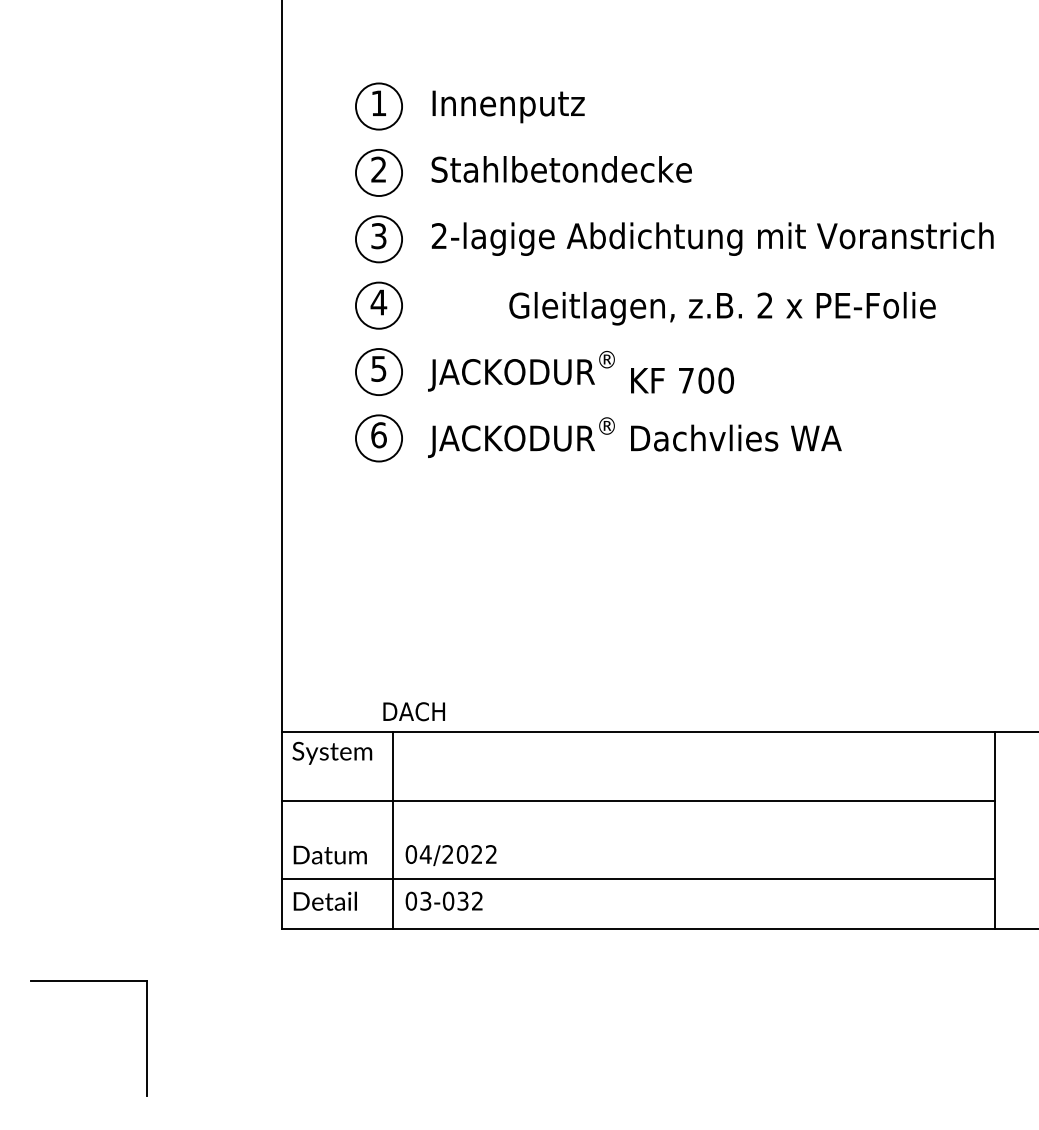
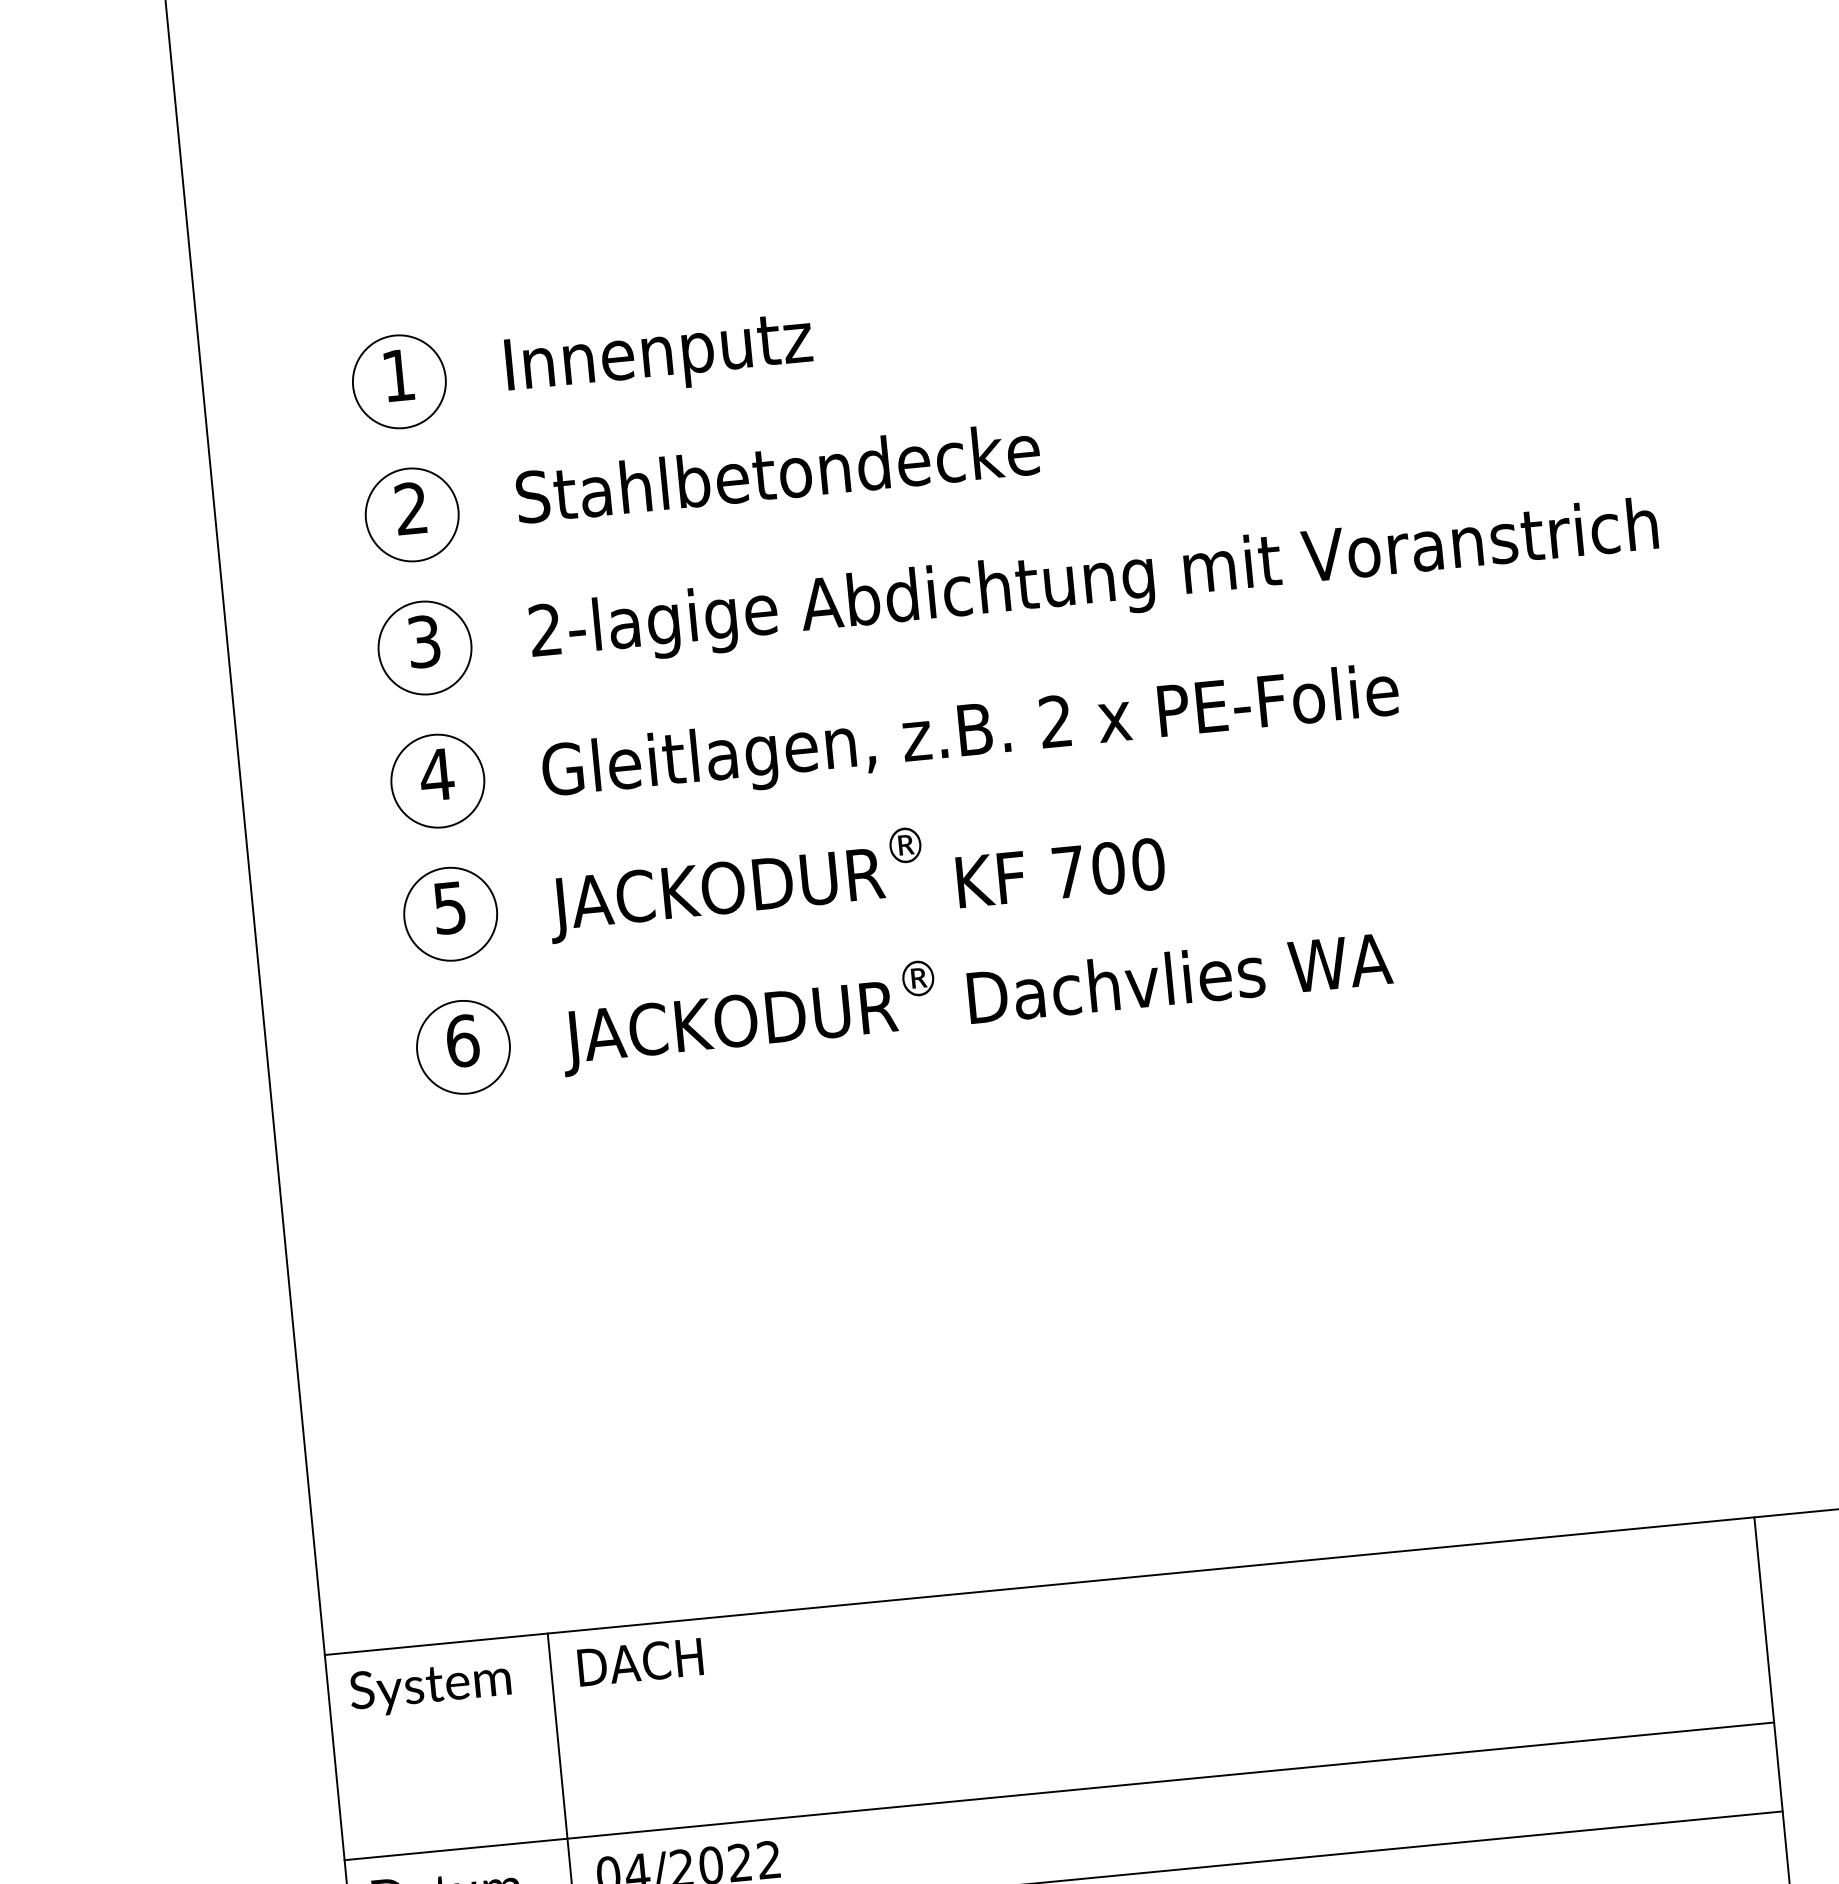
text: (722, 308) -> (970, 735), moved
text: (413, 711) -> (638, 1662), moved
line: (637, 801) -> (1058, 1791), moved

